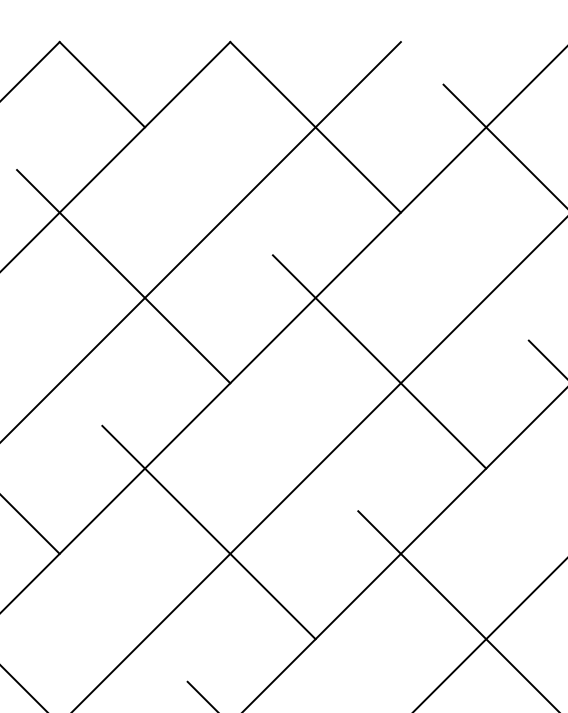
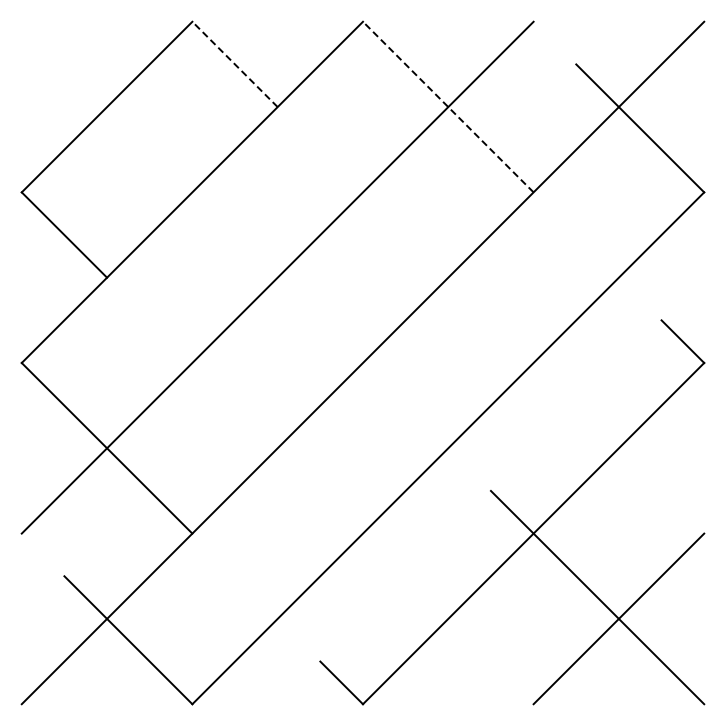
line: (101, 84) -> (234, 64), solid -> dashed
line: (315, 127) -> (448, 107), solid -> dashed
line: (123, 276) -> (256, 256), removed
line: (378, 361) -> (511, 341), removed
line: (208, 531) -> (341, 511), removed

